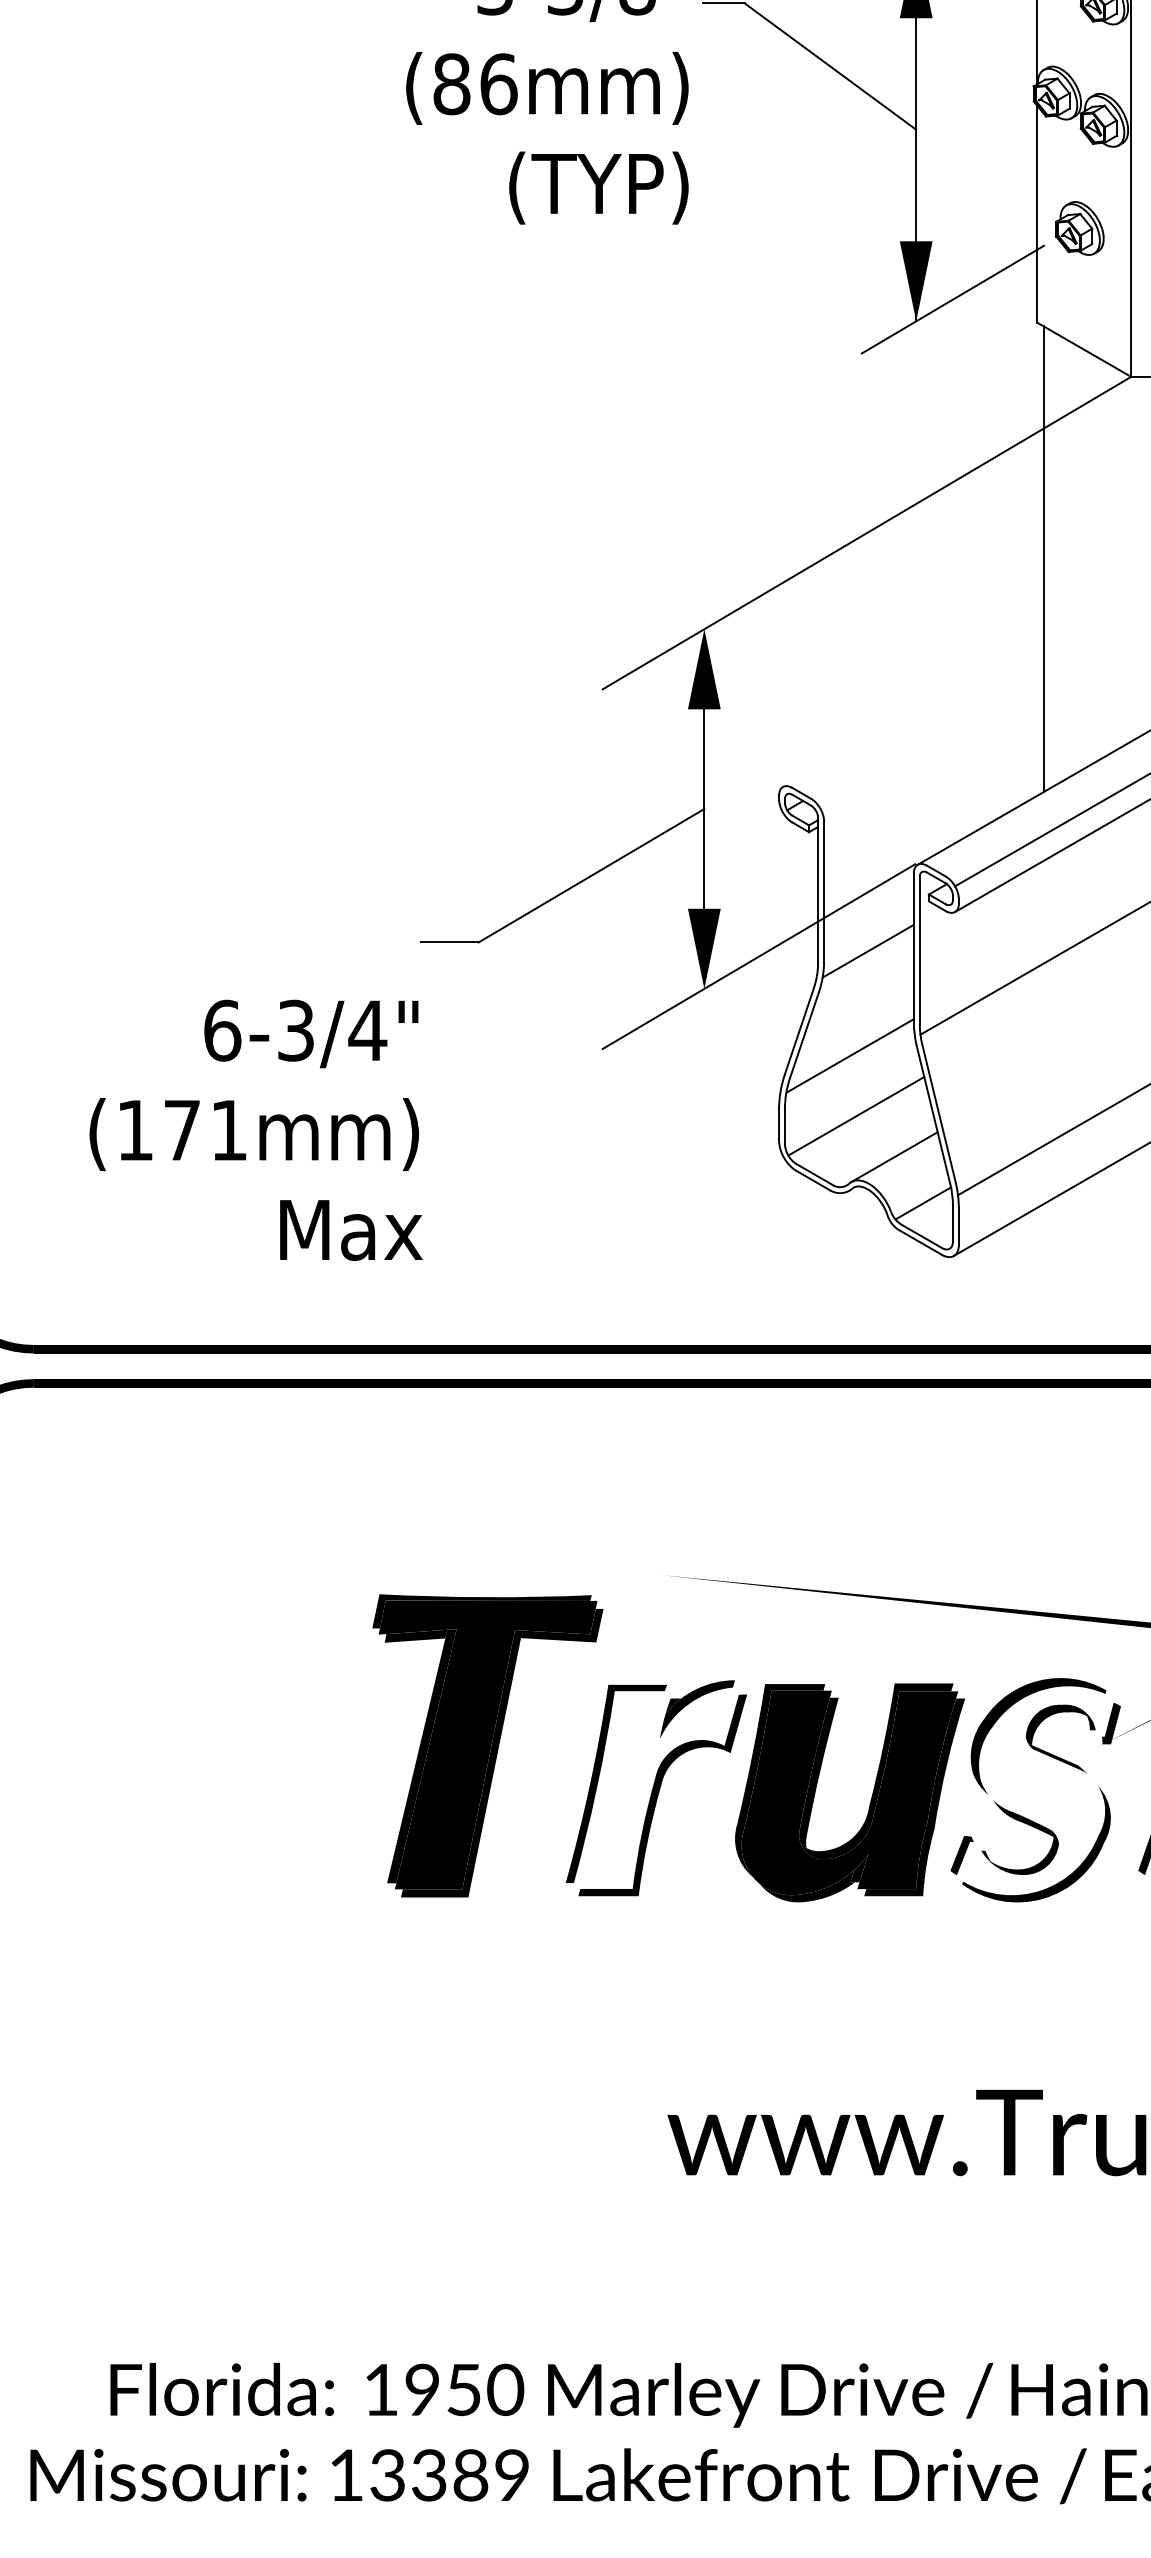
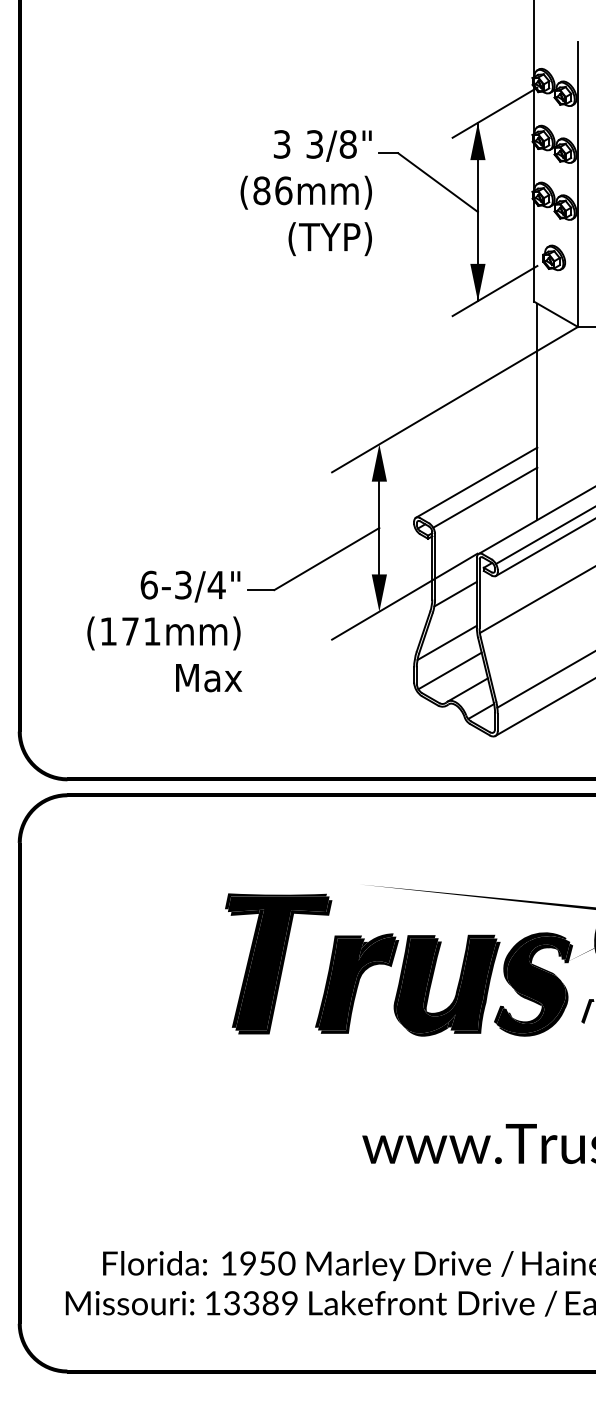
line: (913, 711) -> (476, 482), added
line: (932, 743) -> (485, 497), added
text: (255, 1130) -> (164, 631), moved
fill: (655, 1788) -> (356, 983), added
fill: (1035, 1790) -> (533, 984), added

